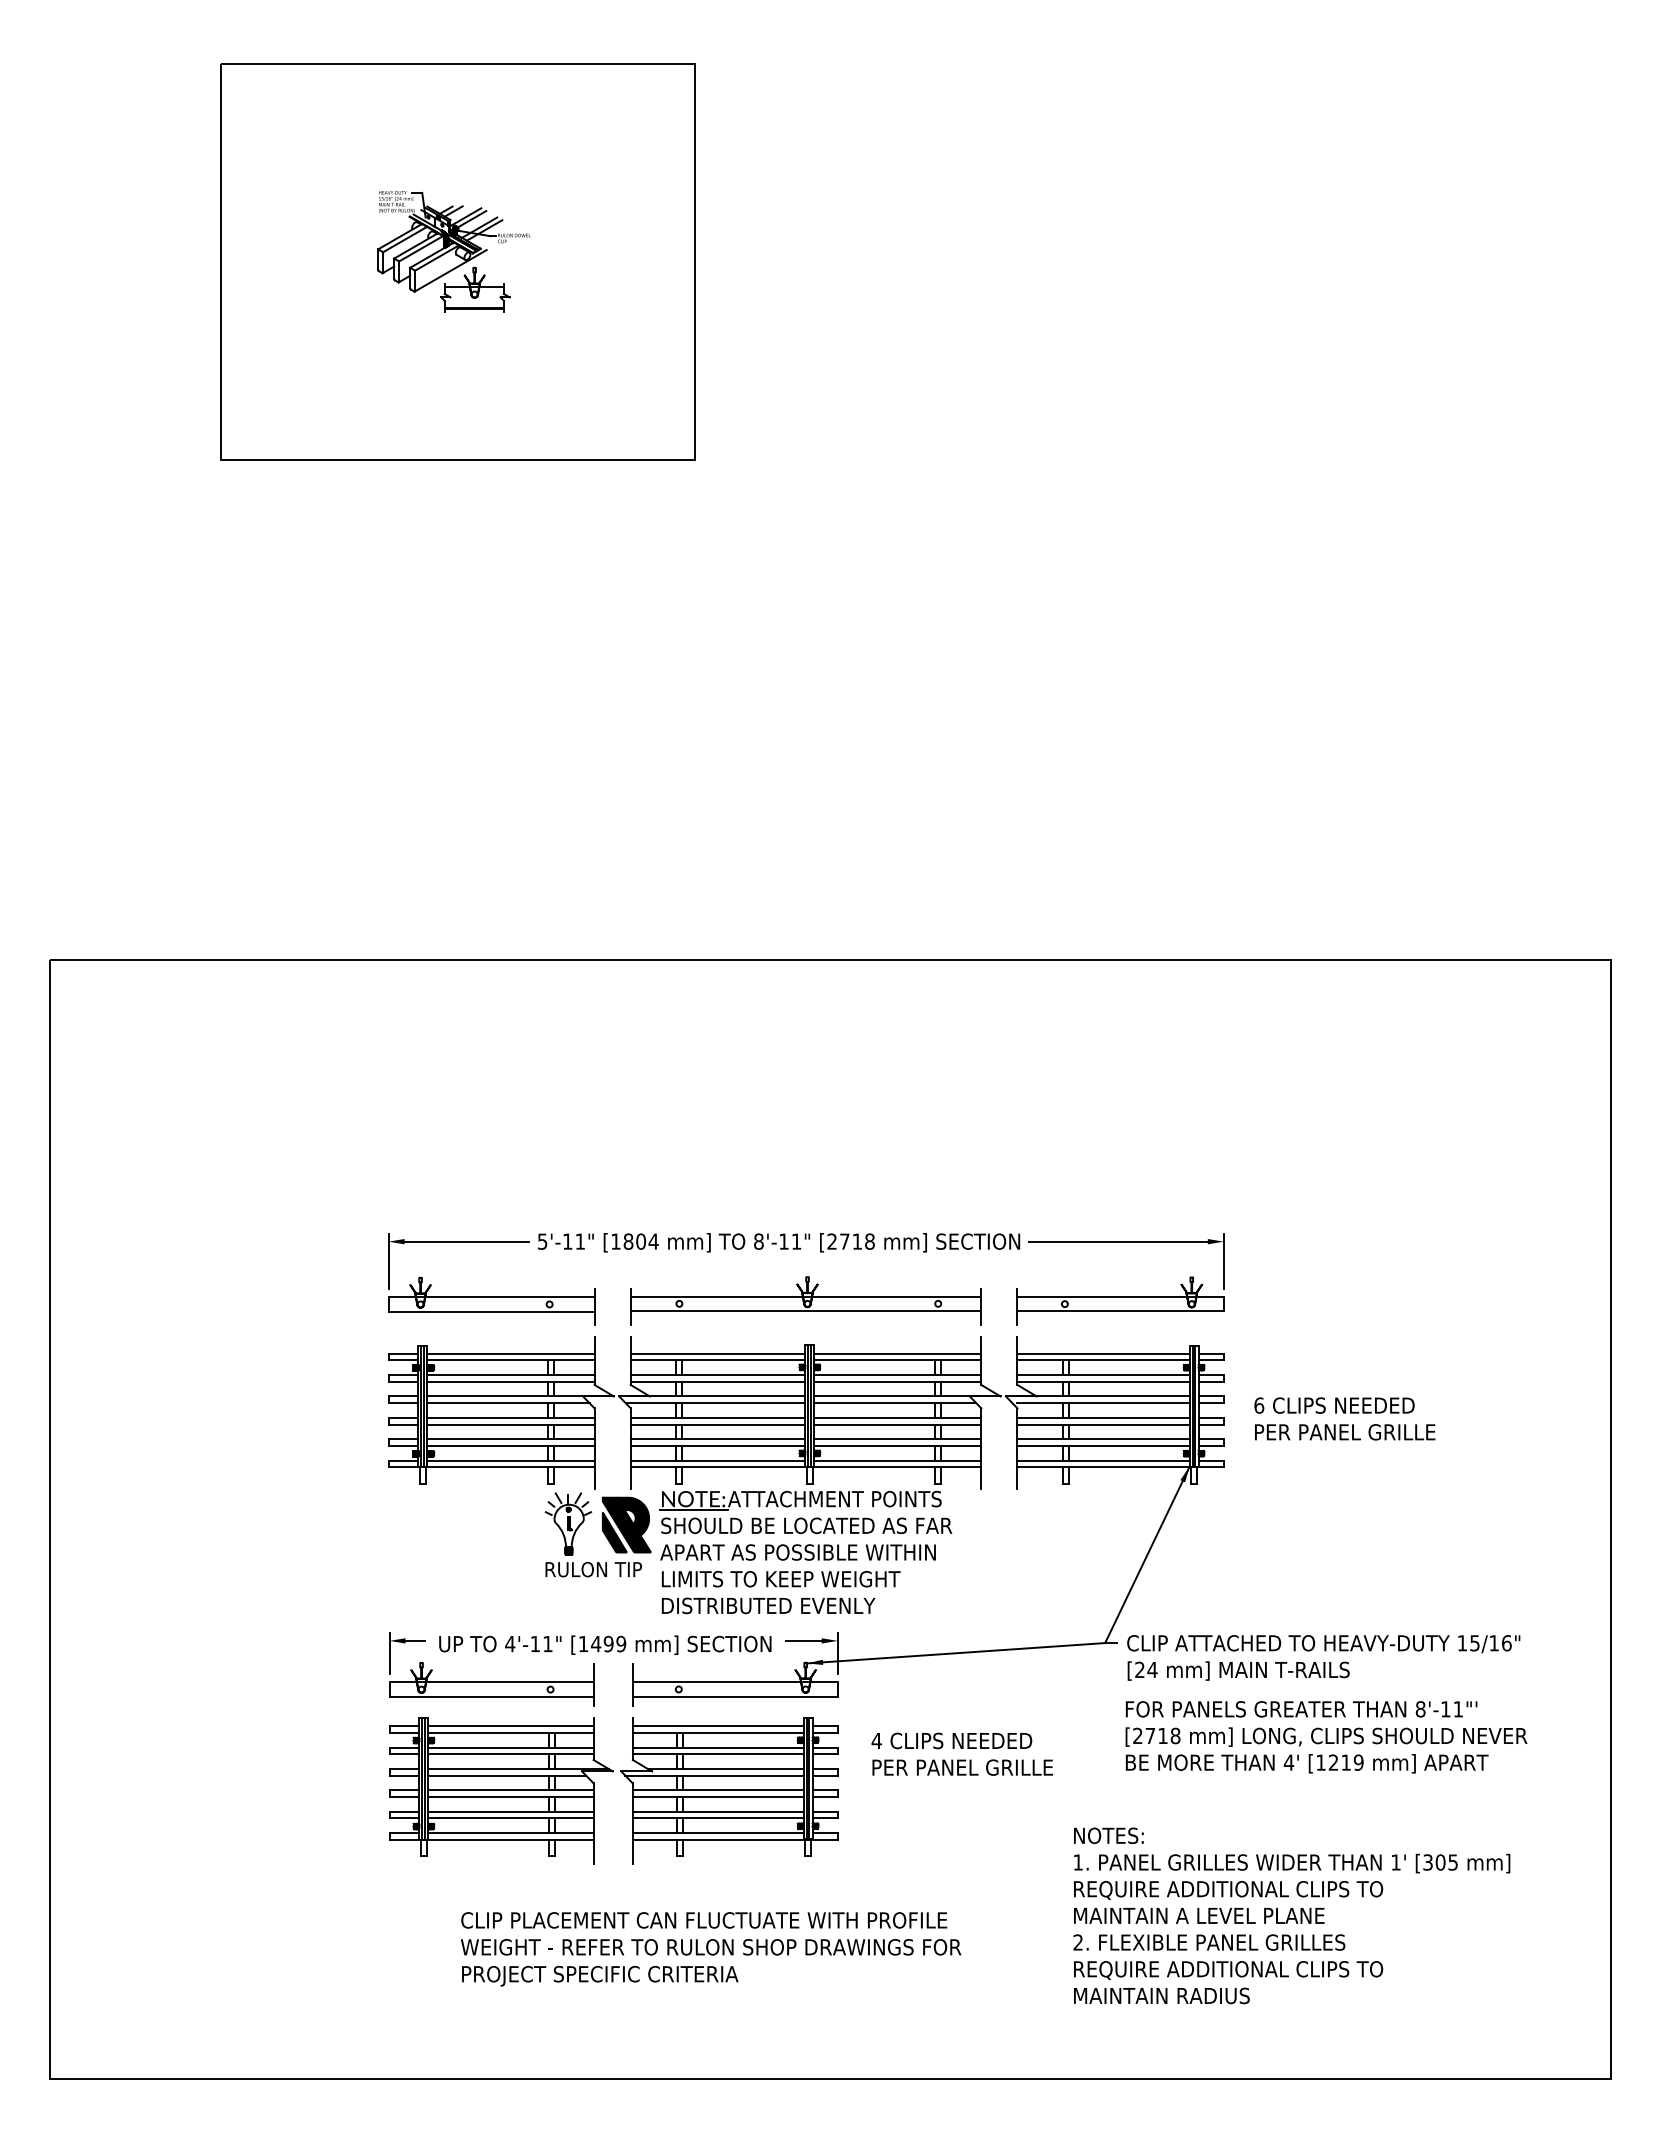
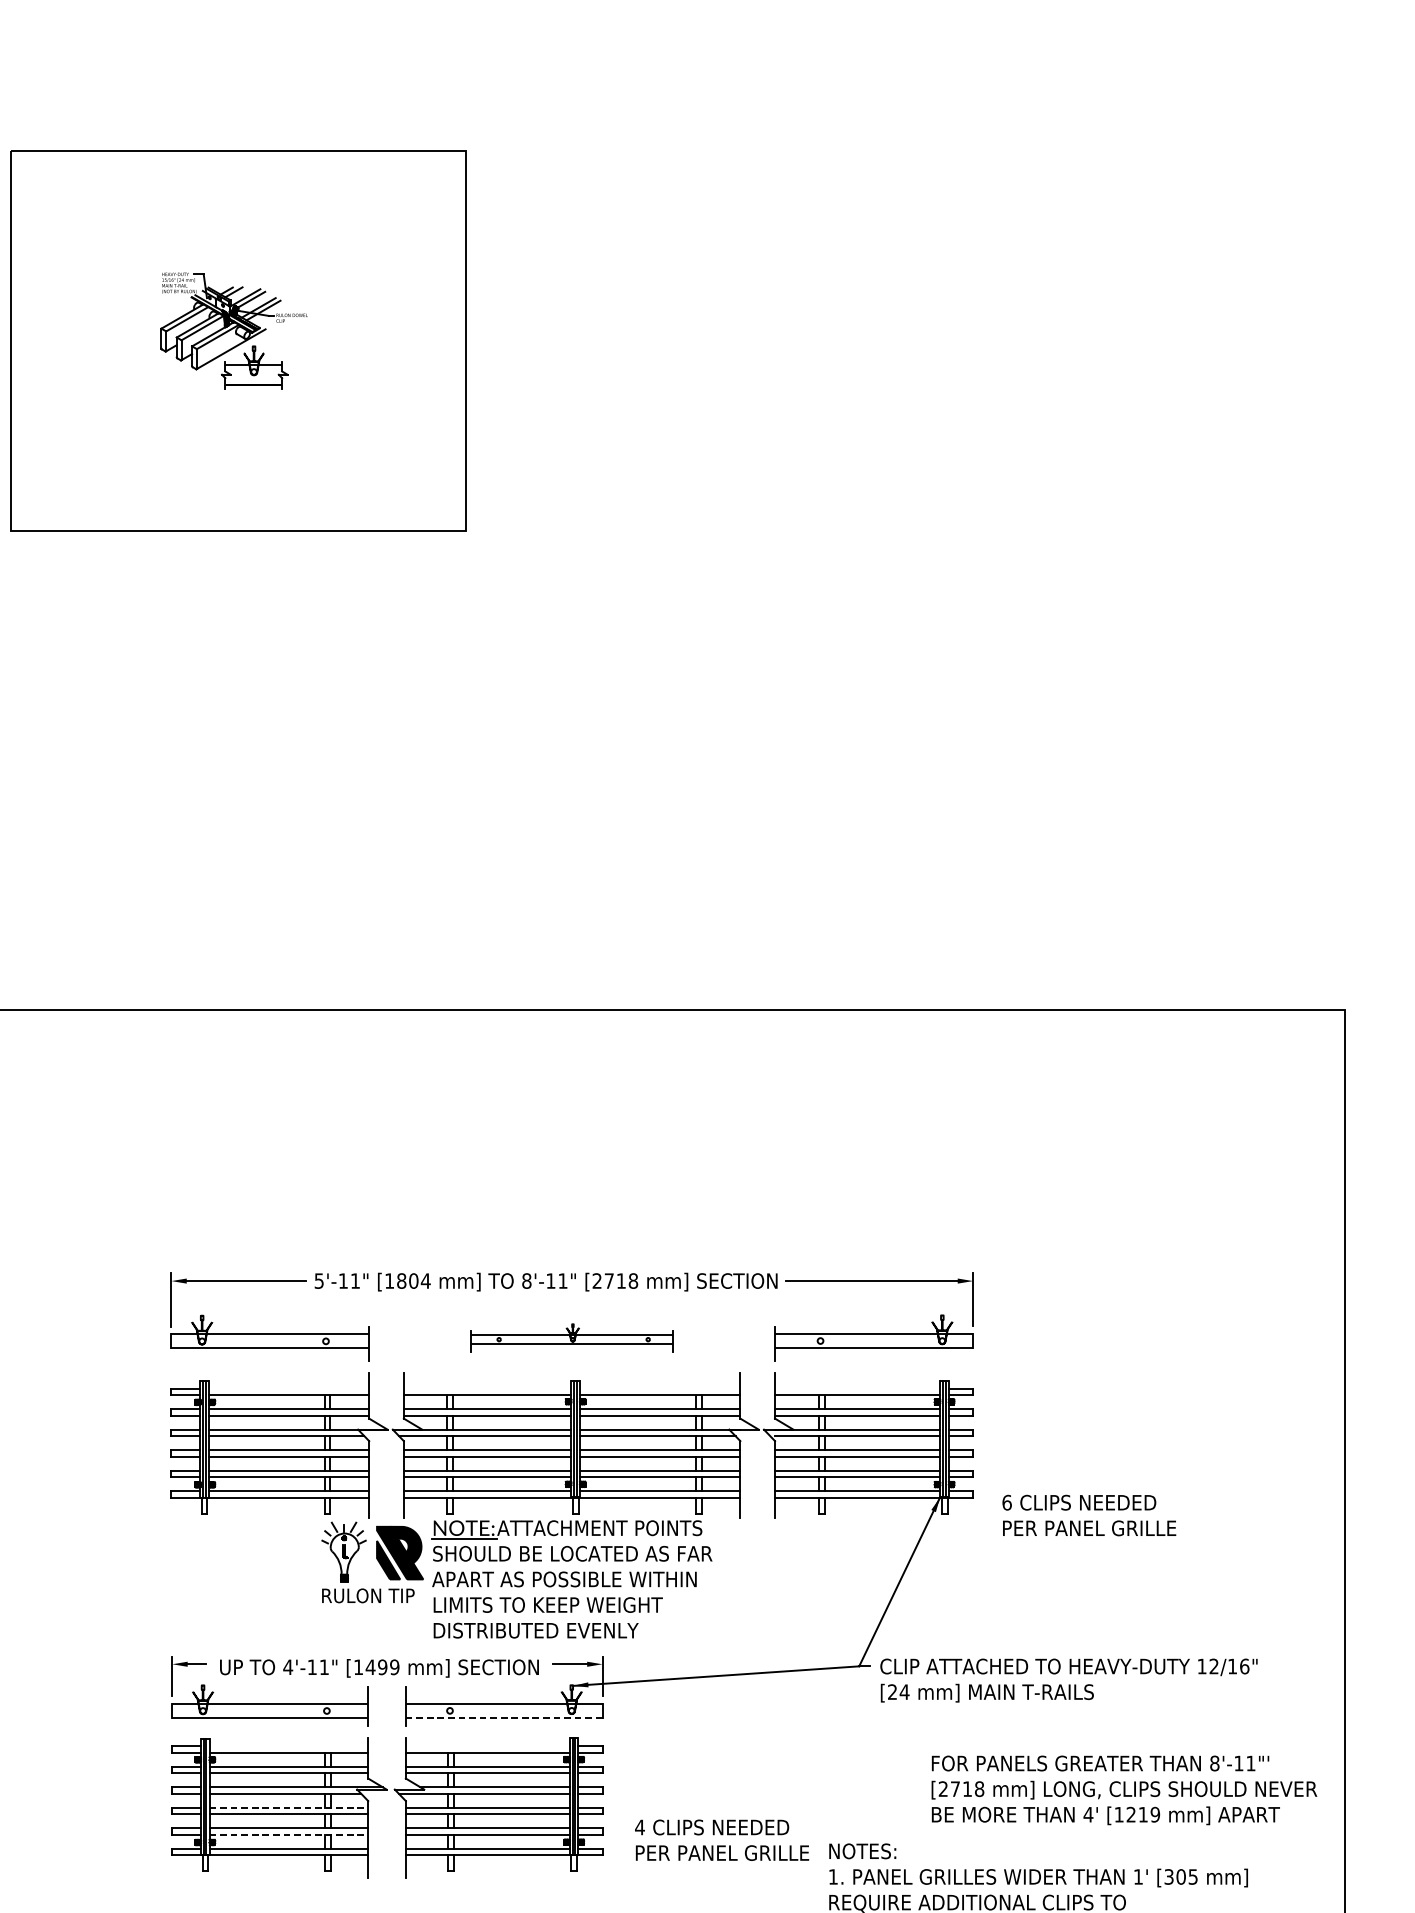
part: (805, 1300) -> (571, 1337), size x0.6
line: (510, 1353) -> (288, 1388), removed
line: (717, 1353) -> (487, 1388), removed
line: (897, 1353) -> (659, 1388), removed
line: (1103, 1353) -> (857, 1388), removed
text: (1344, 1418) -> (1088, 1515), moved
text: (1474, 1643) -> (1213, 1666), 15/16" -> 12/16"
line: (734, 1696) -> (503, 1717), solid -> dashed
line: (510, 1726) -> (288, 1746), removed
line: (717, 1726) -> (487, 1746), removed
text: (1326, 1737) -> (1124, 1790), moved
text: (961, 1753) -> (721, 1839), moved
line: (510, 1790) -> (288, 1807), solid -> dashed
line: (510, 1818) -> (288, 1834), solid -> dashed

